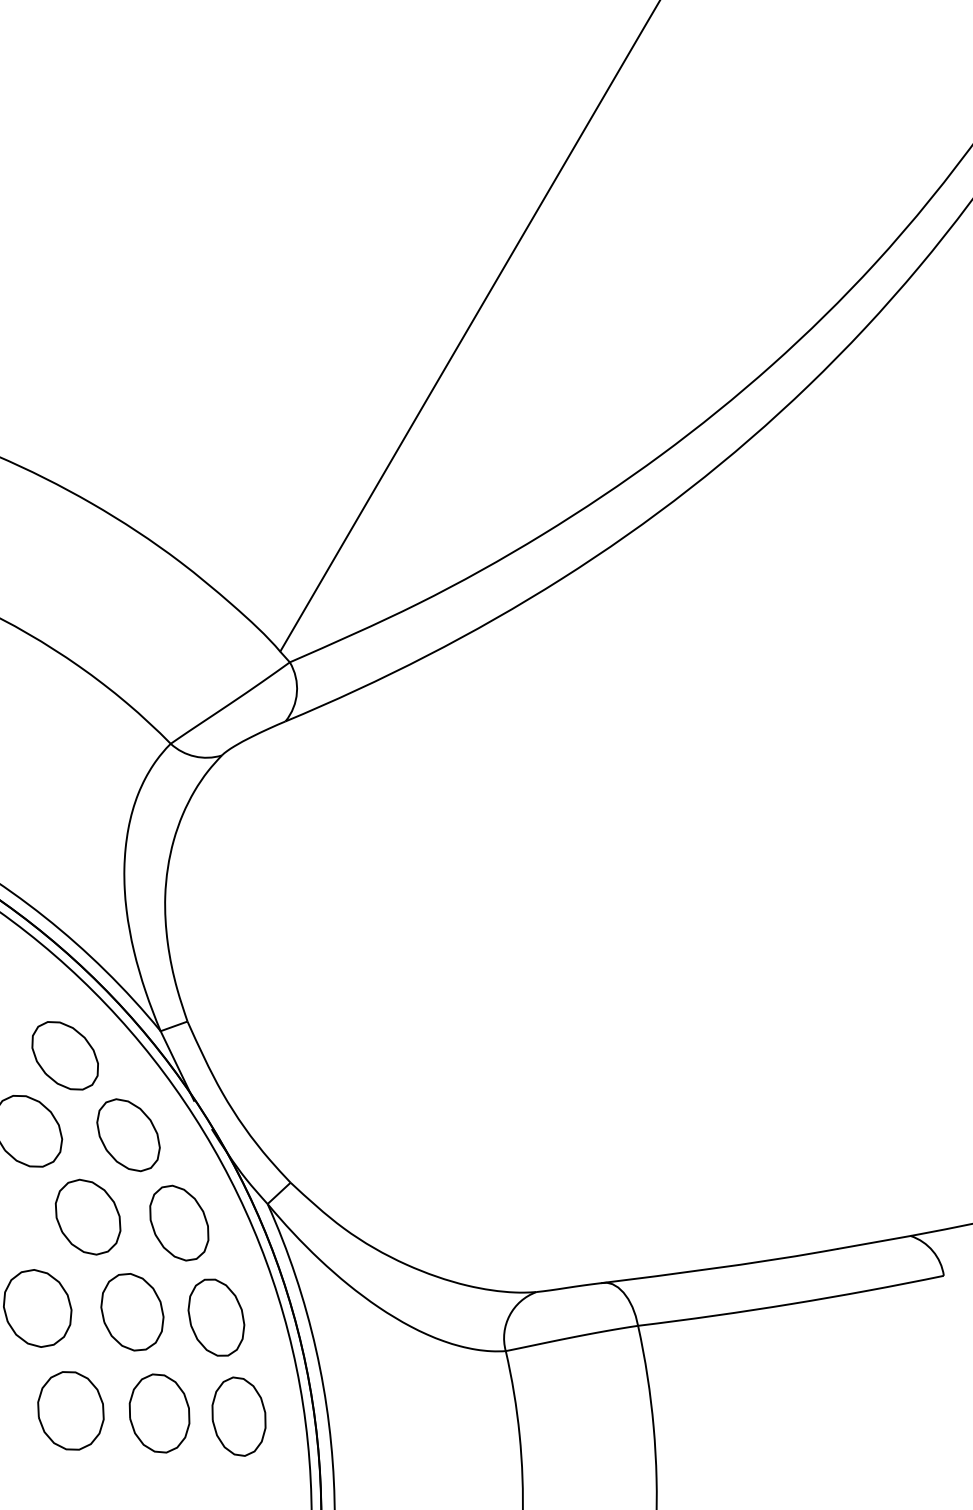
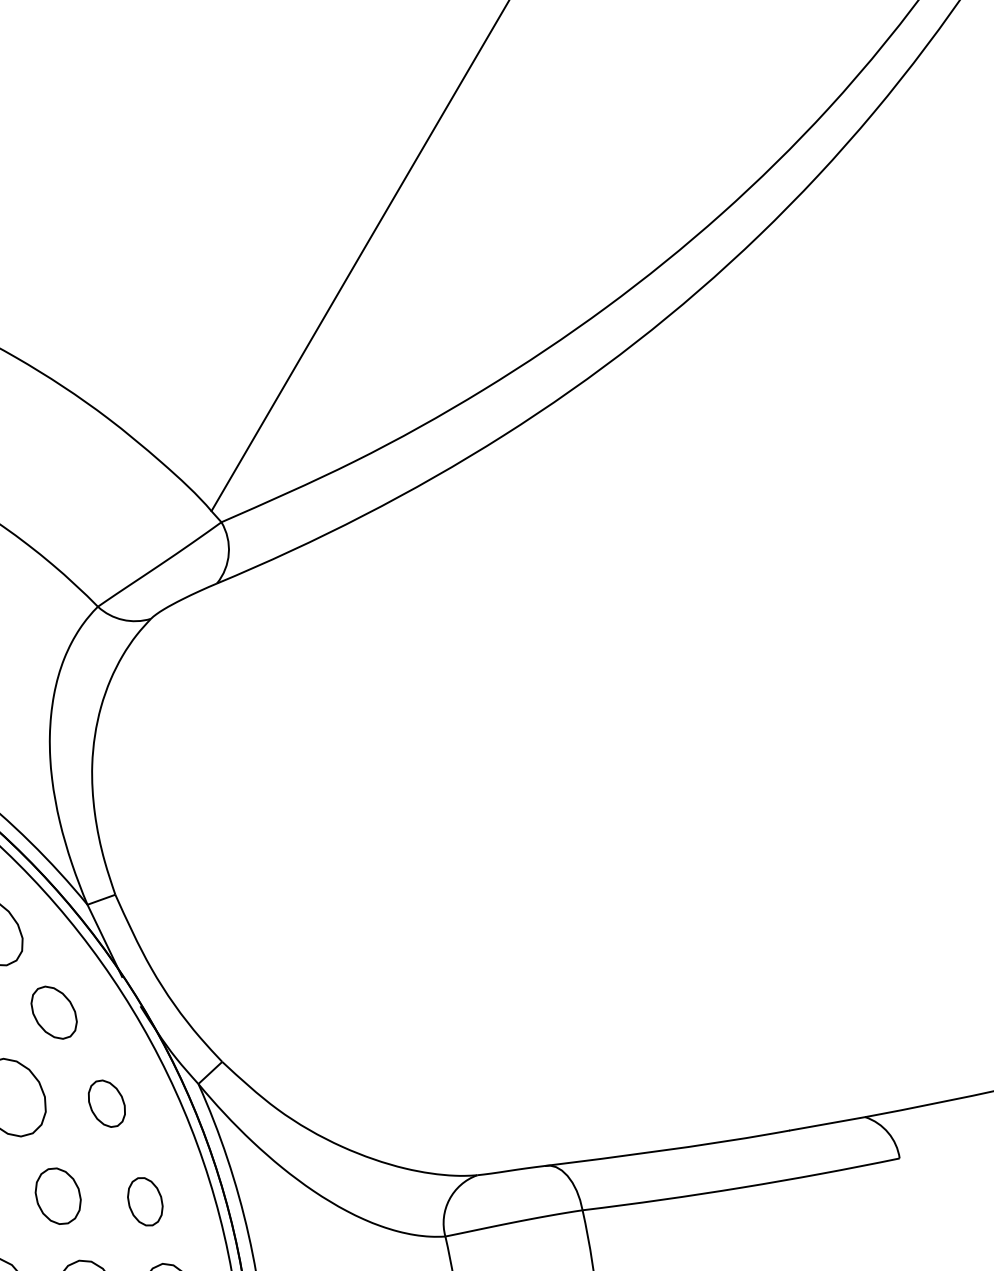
part: (128, 1135) -> (54, 1012), size x0.7
part: (179, 1222) -> (107, 1103), size x0.6
part: (132, 1312) -> (58, 1196), size x0.7
part: (216, 1317) -> (145, 1201), size x0.6

